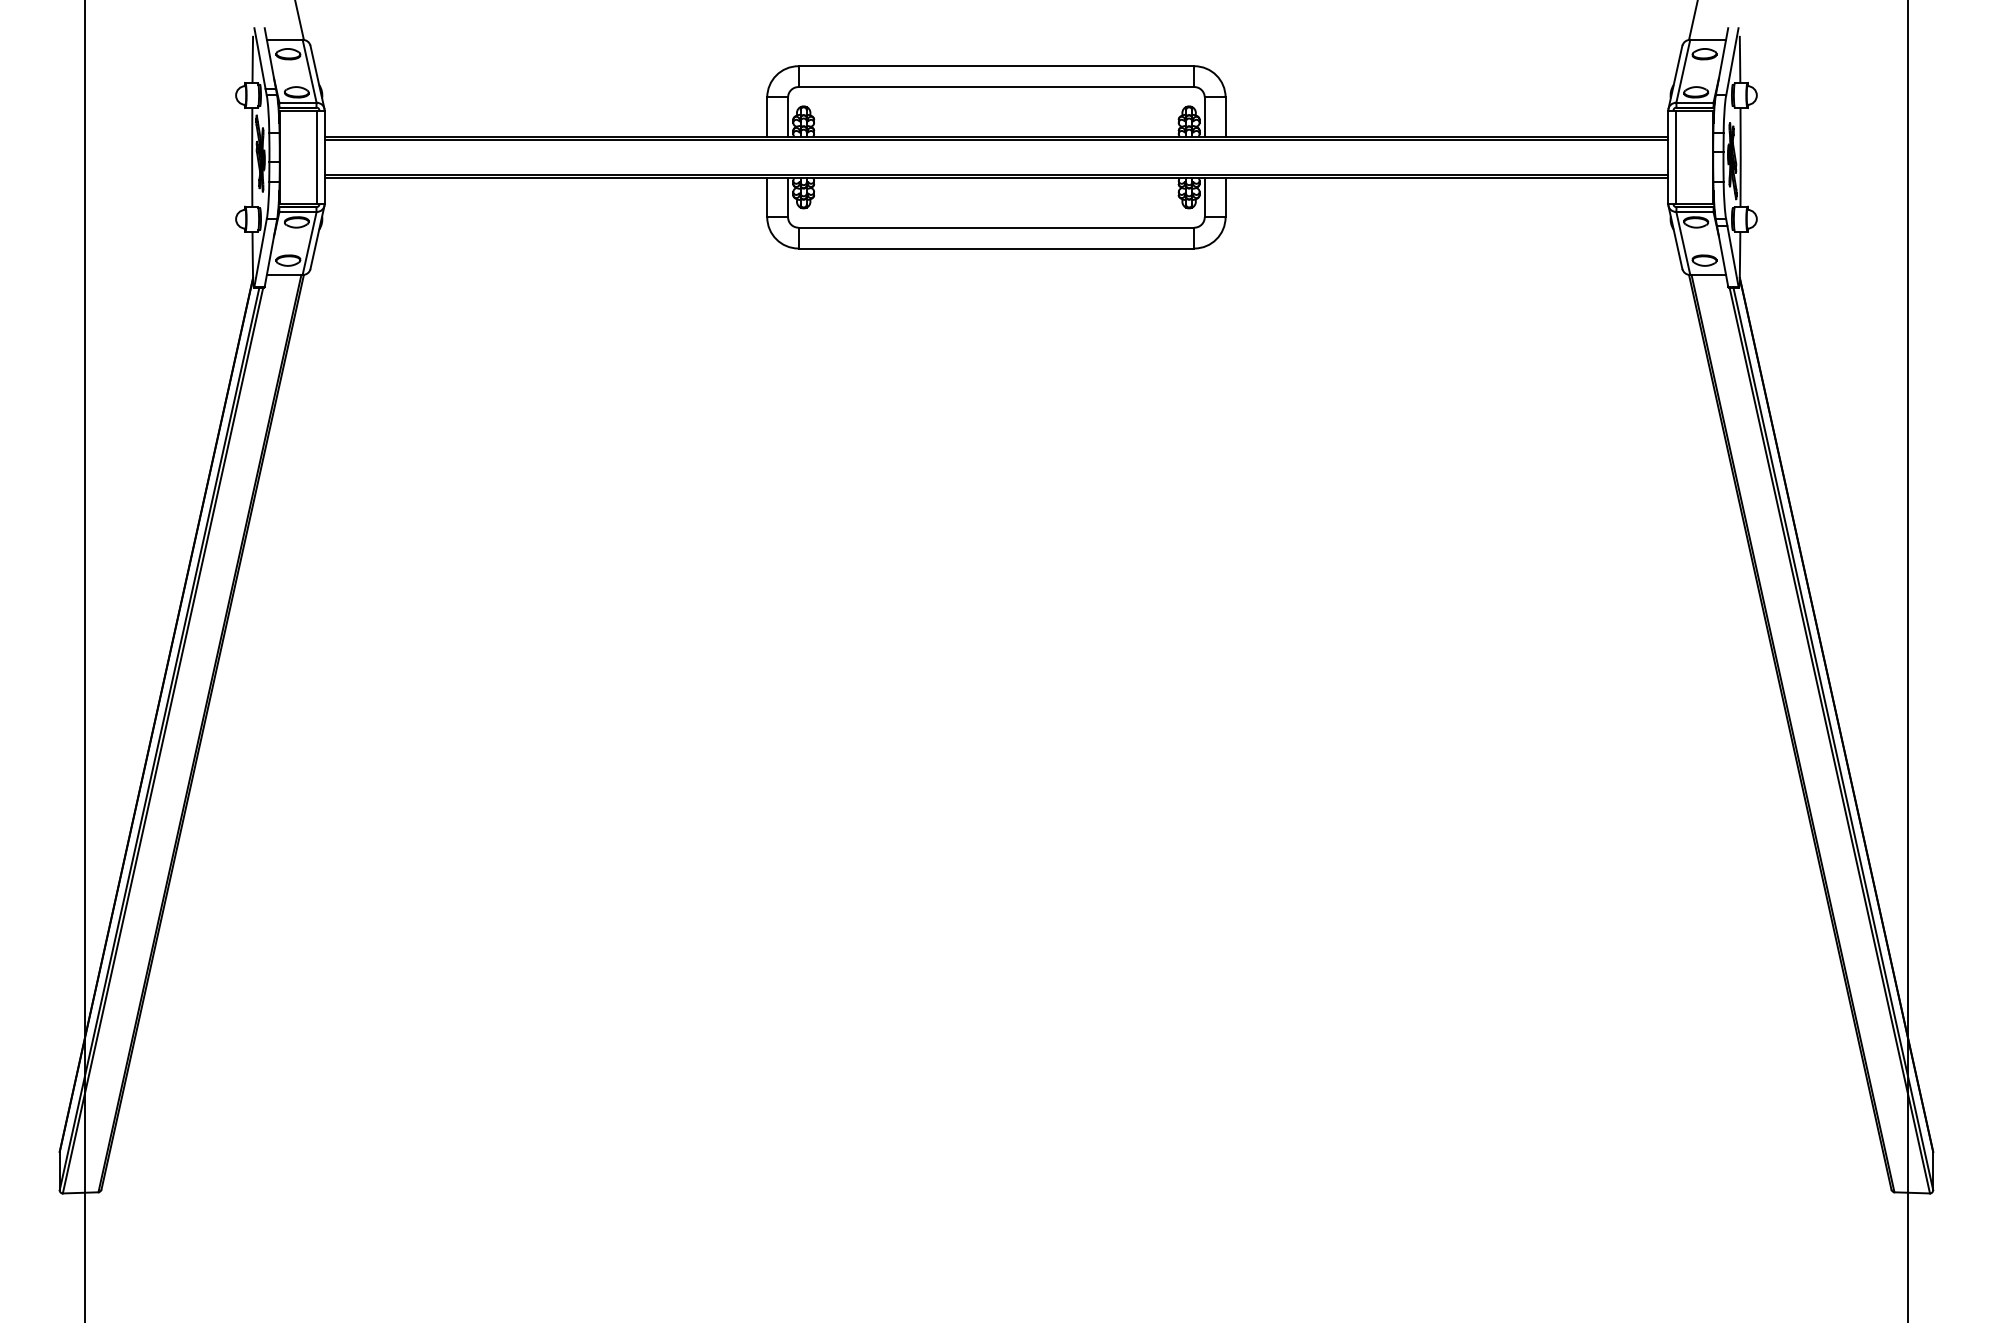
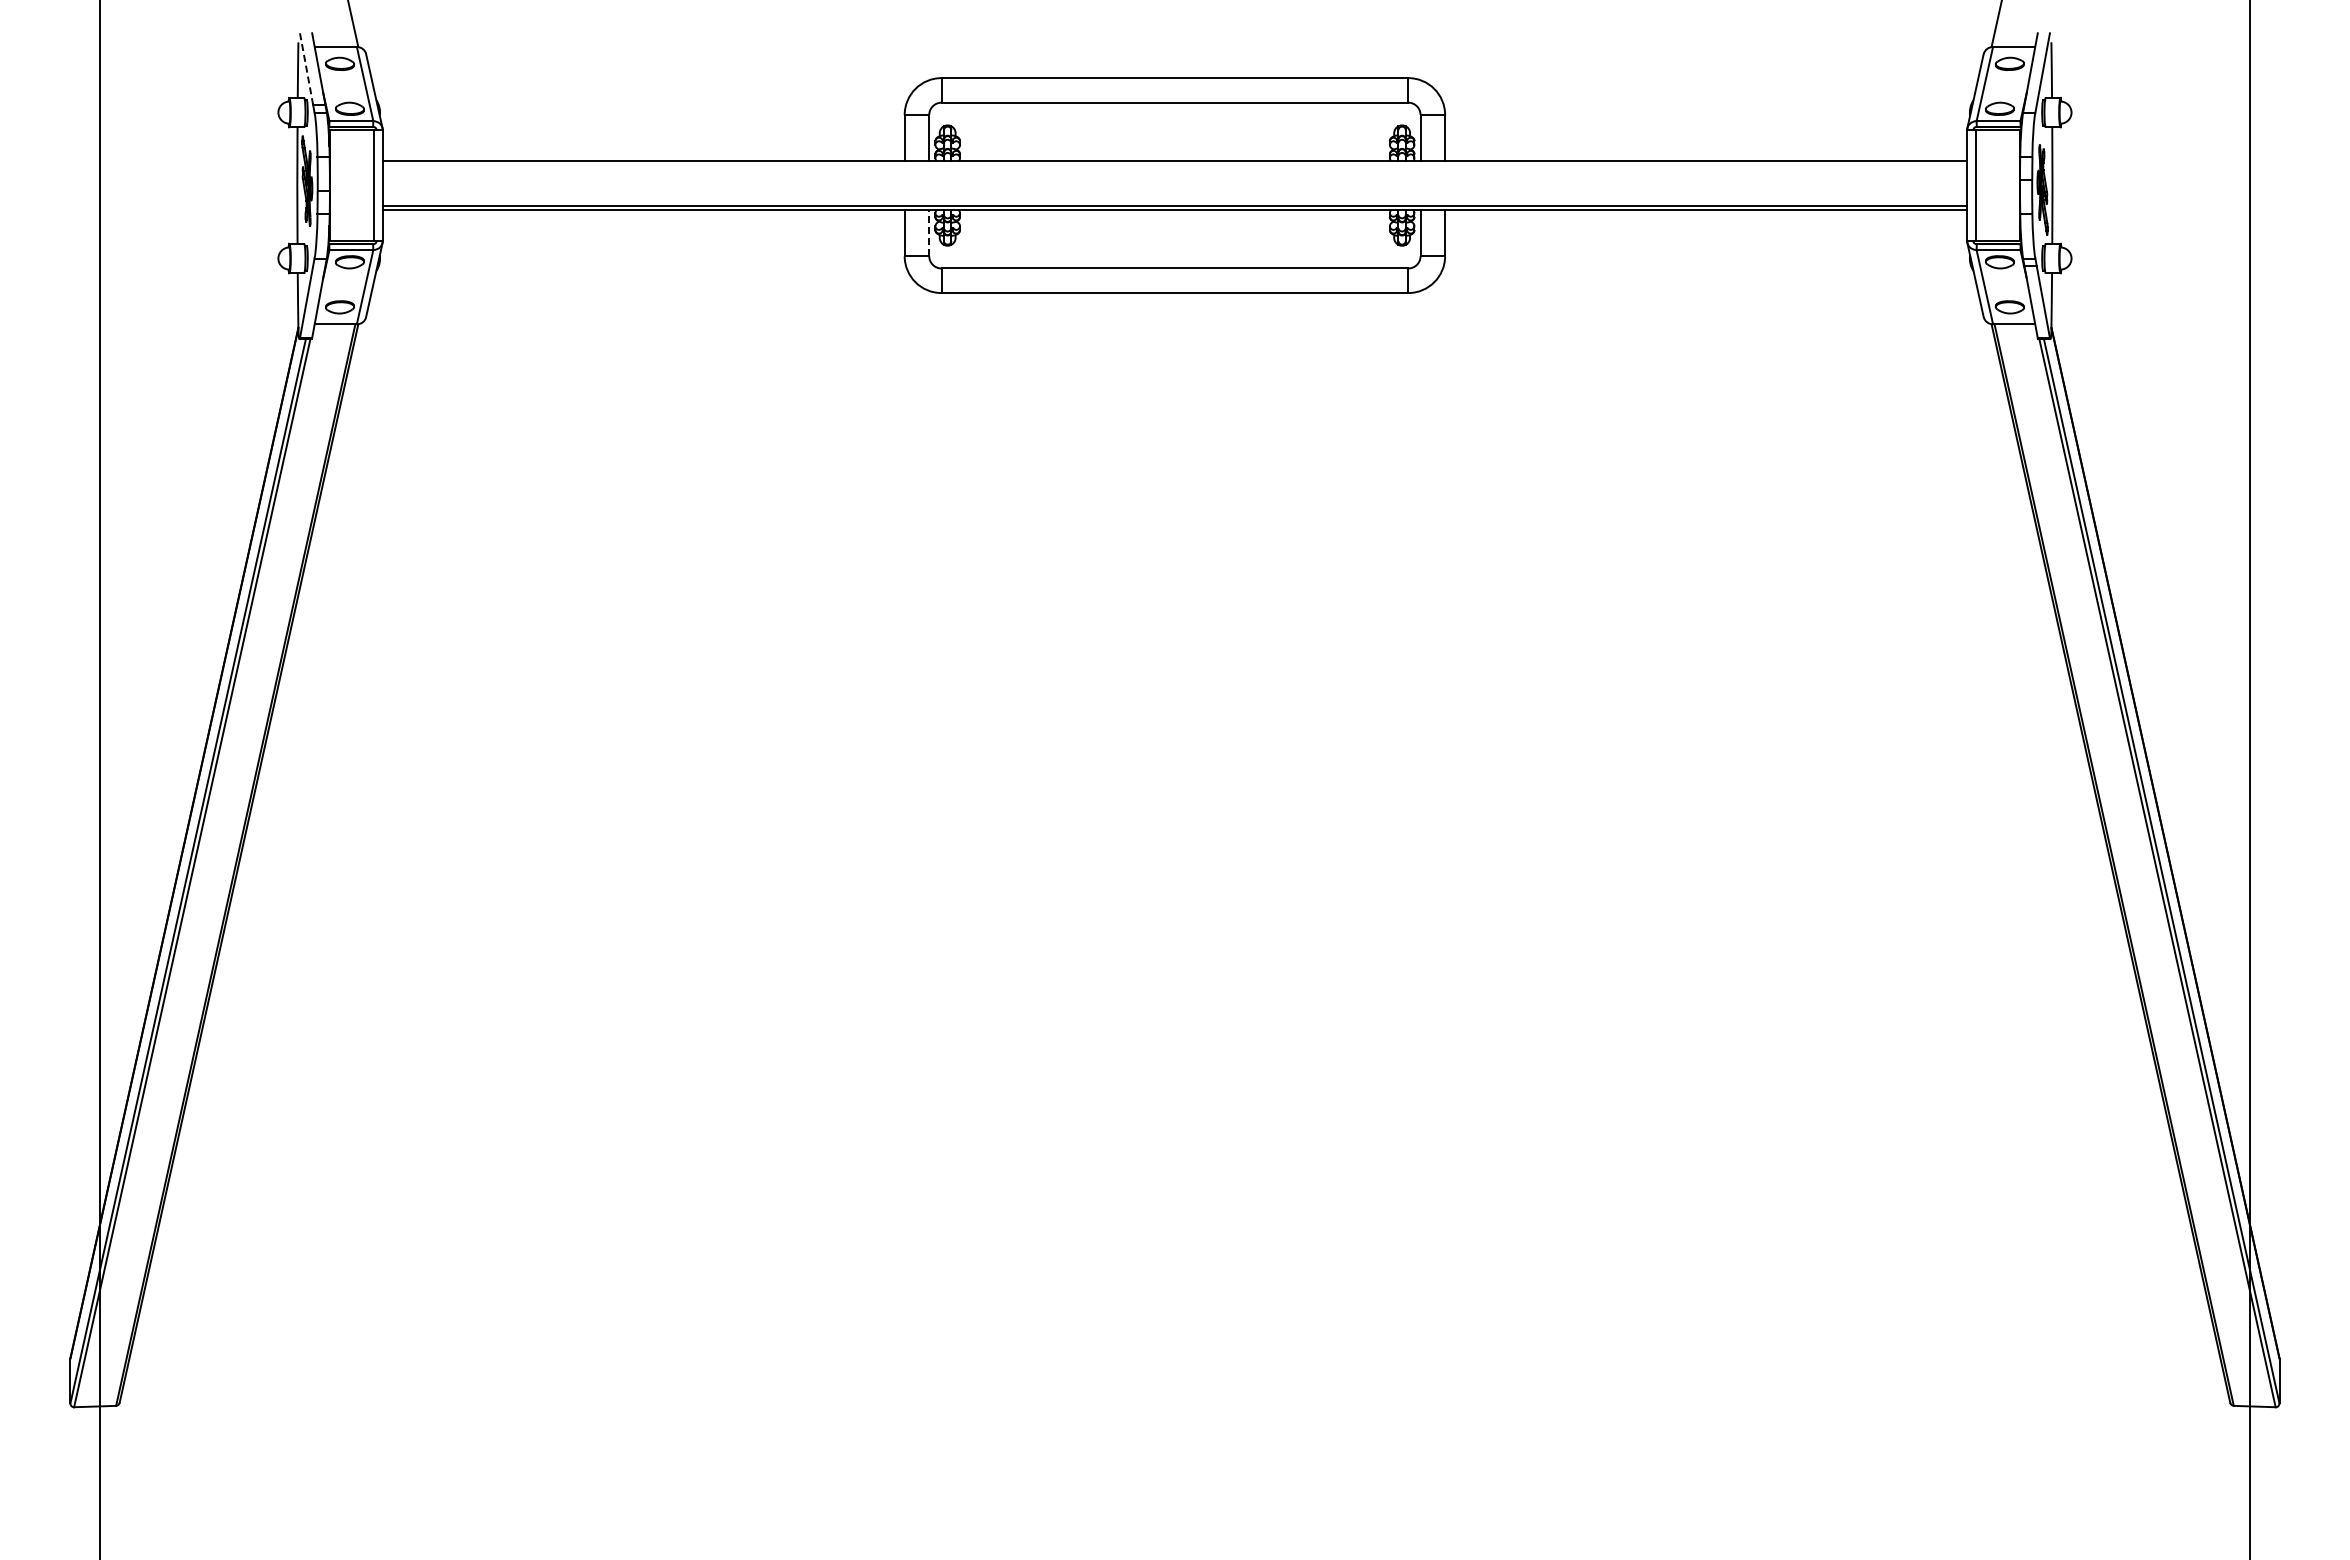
line: (259, 58) -> (306, 69), solid -> dashed
line: (996, 139) -> (1174, 164), removed
line: (788, 197) -> (929, 232), solid -> dashed

